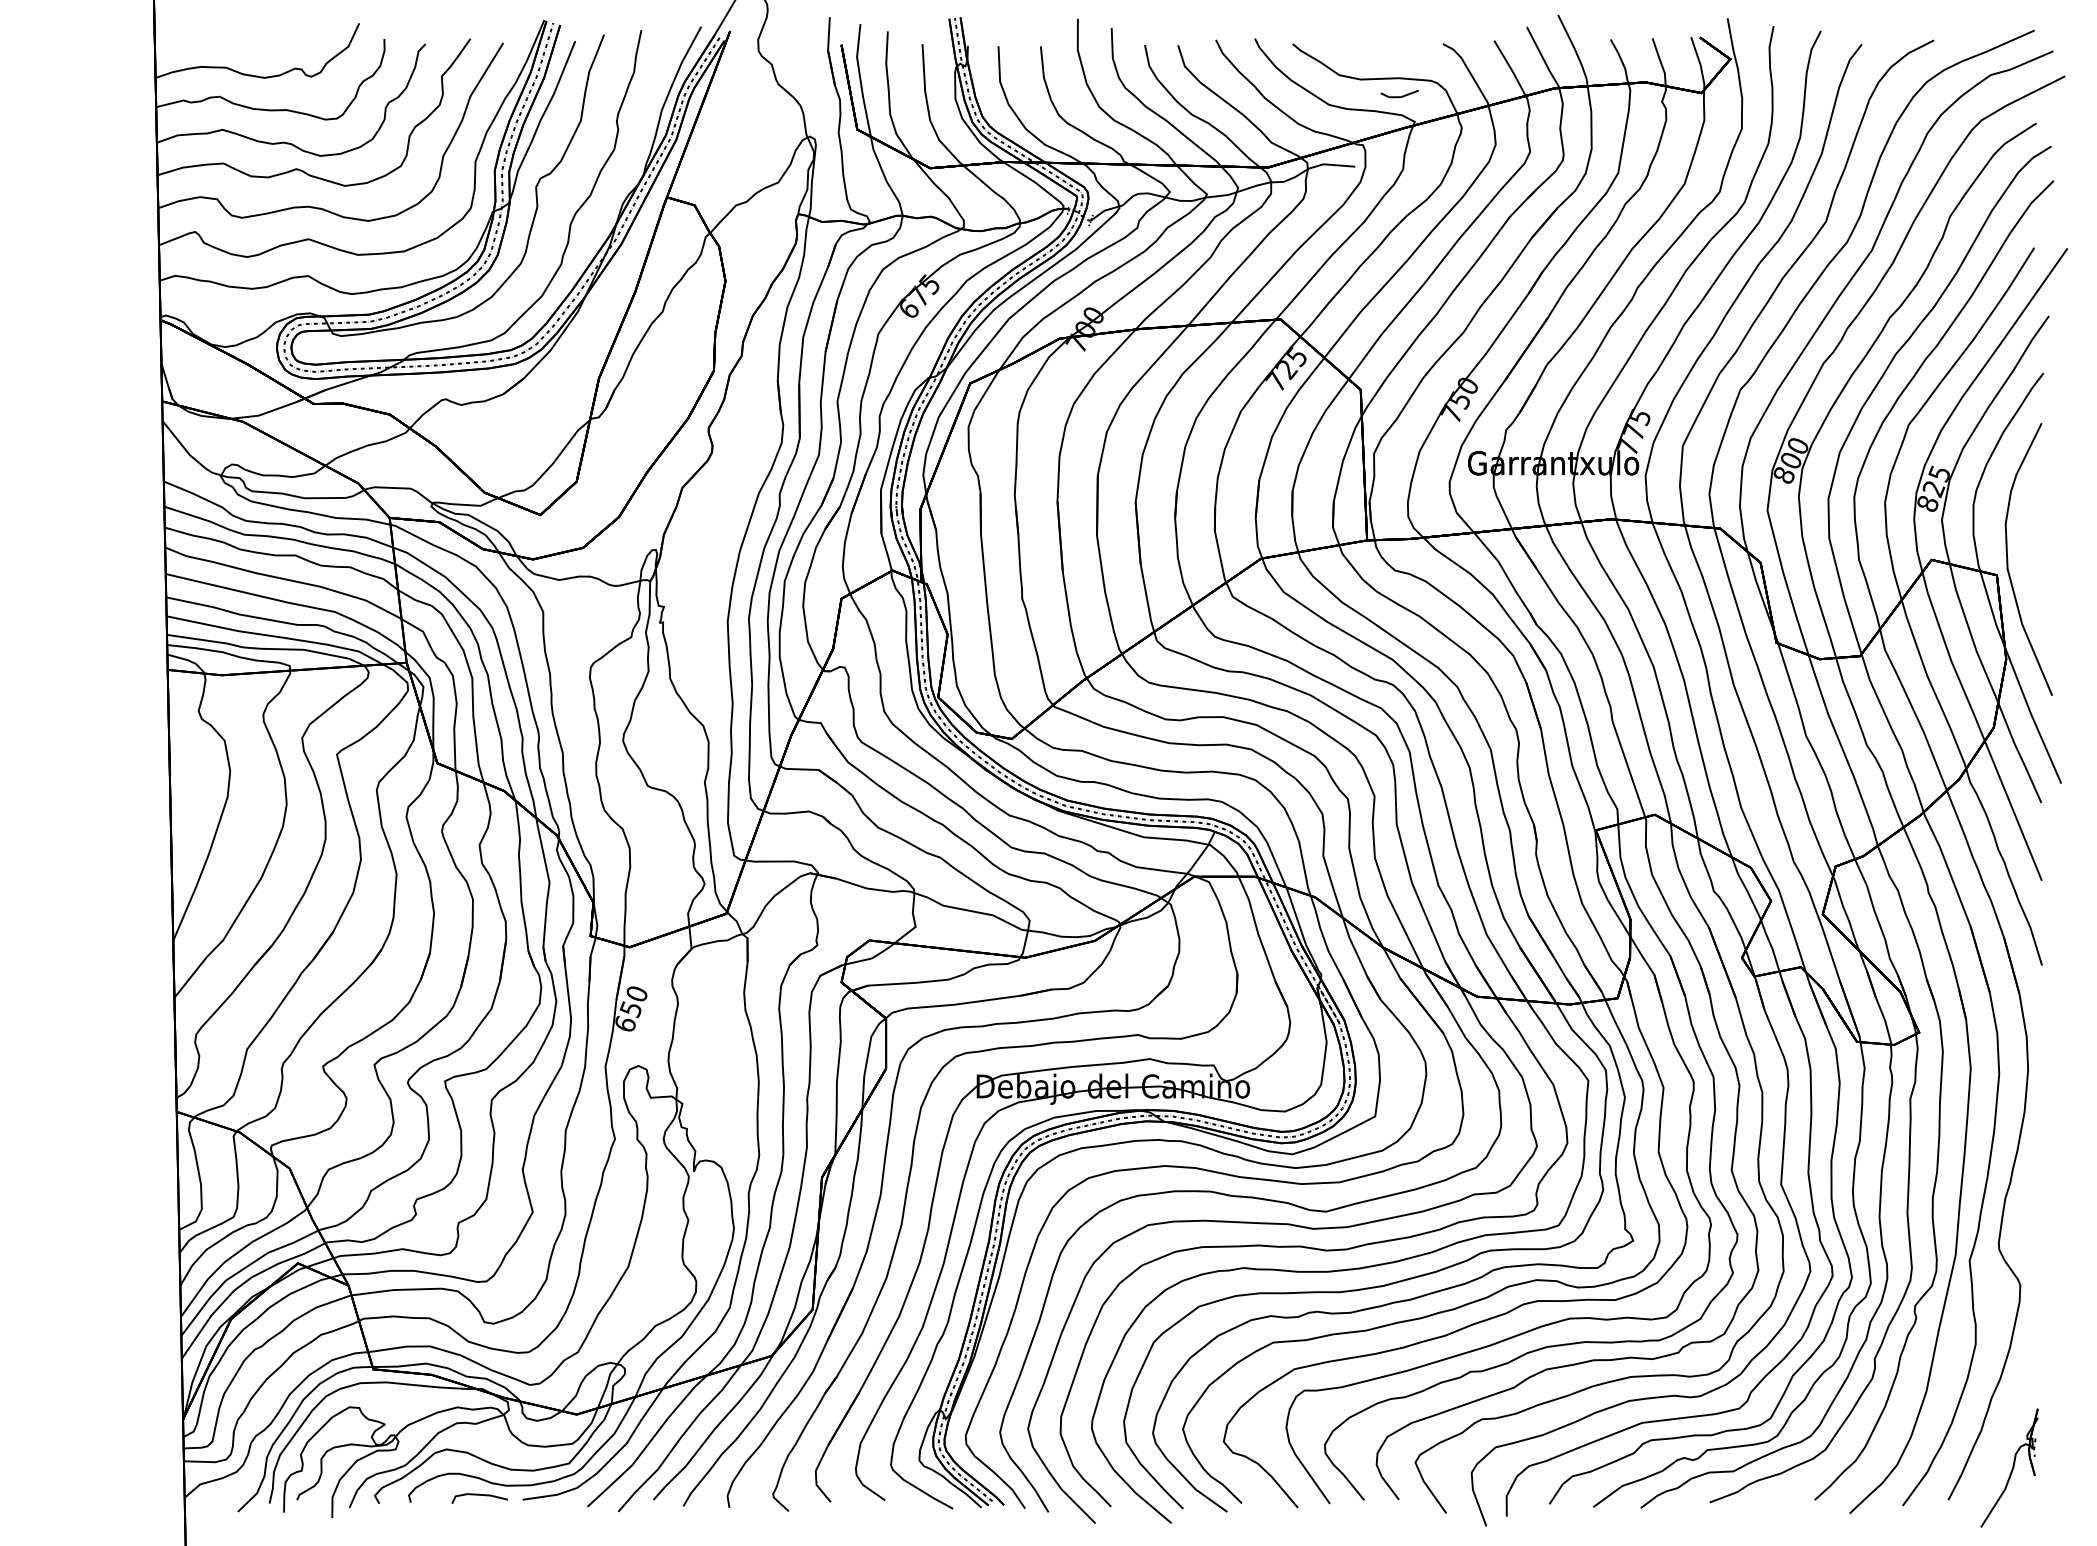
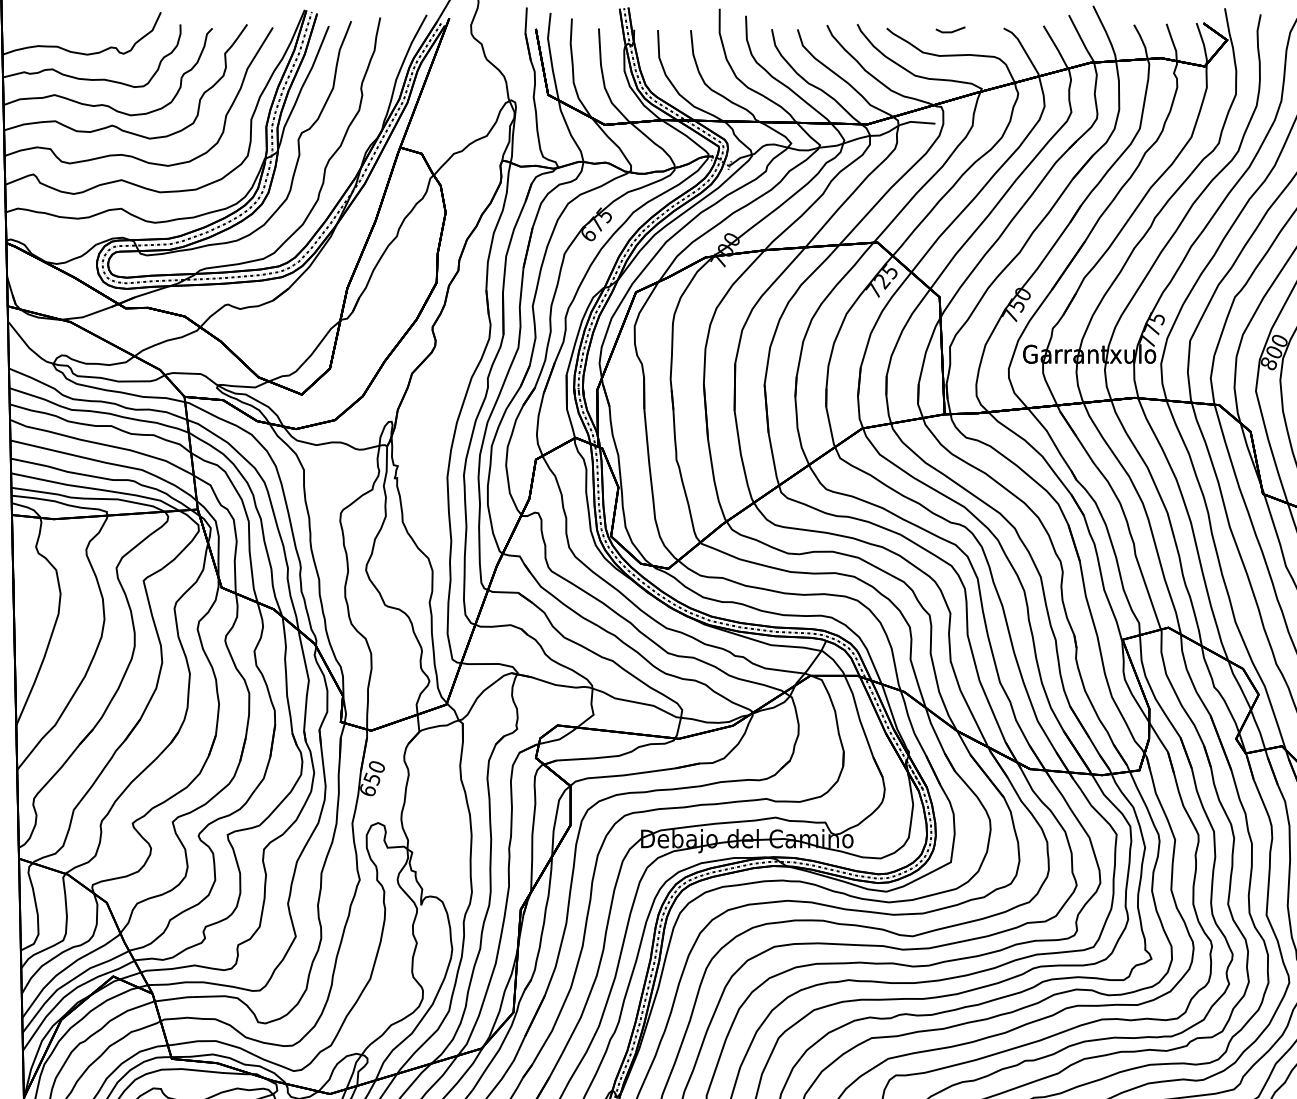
line: (1399, 96) -> (950, 31), moved

